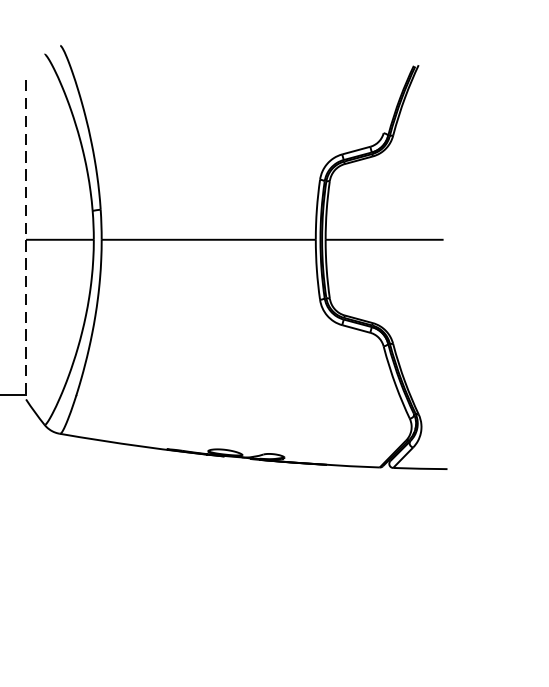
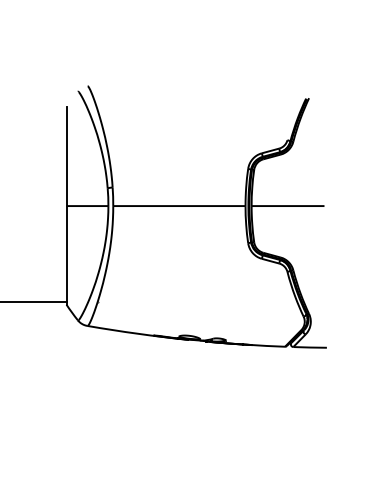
line: (26, 240) -> (66, 206), dashed -> solid

